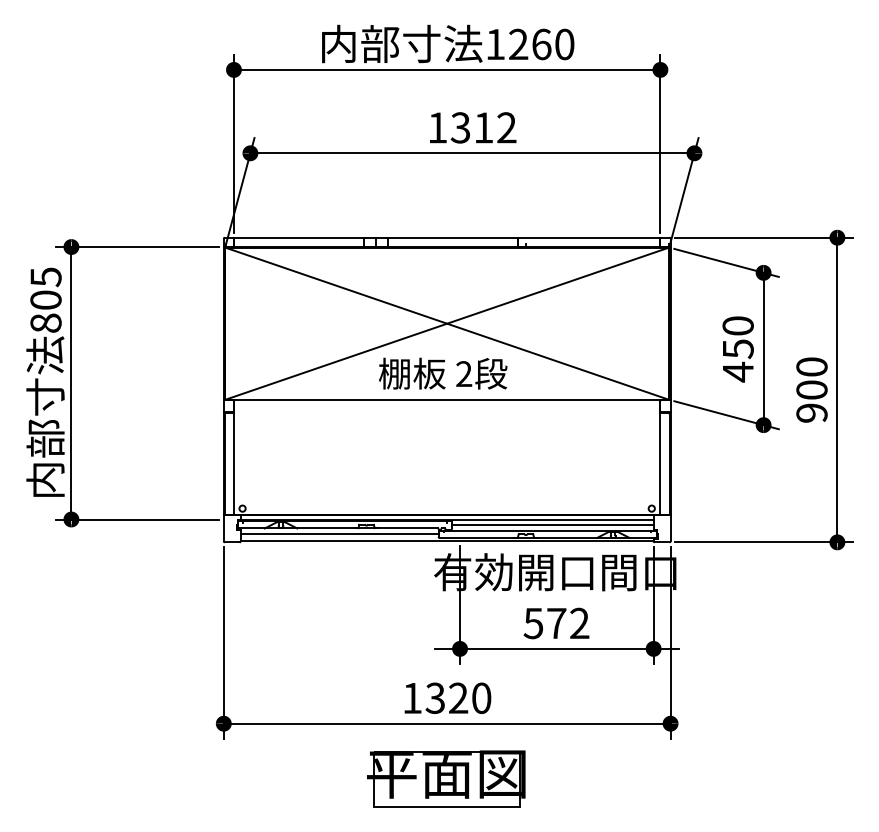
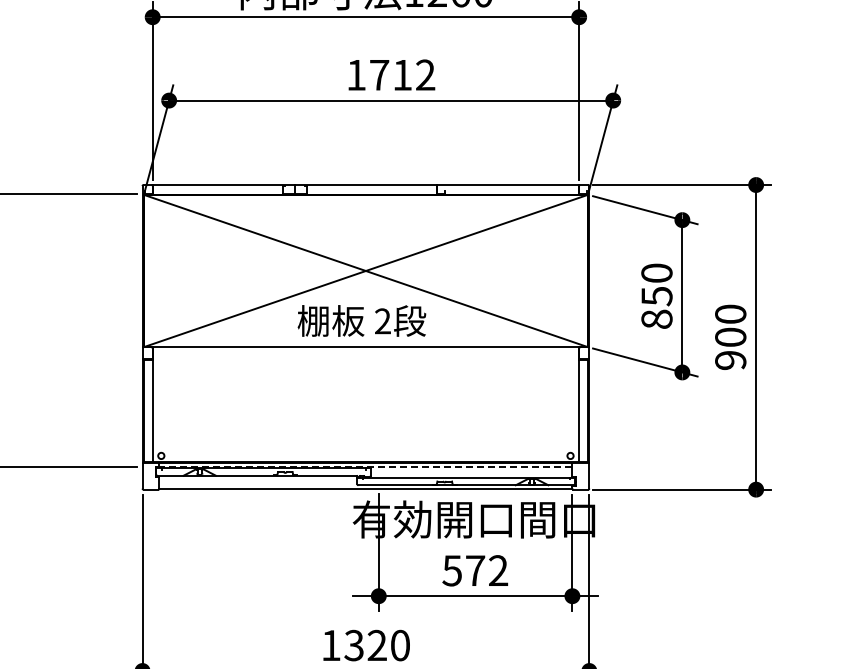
text: (460, 127) -> (379, 74), 1312 -> 1712
text: (737, 371) -> (656, 318), 450 -> 850
line: (446, 519) -> (365, 466), solid -> dashed
line: (552, 524) -> (471, 471), removed
line: (339, 534) -> (258, 481), removed

